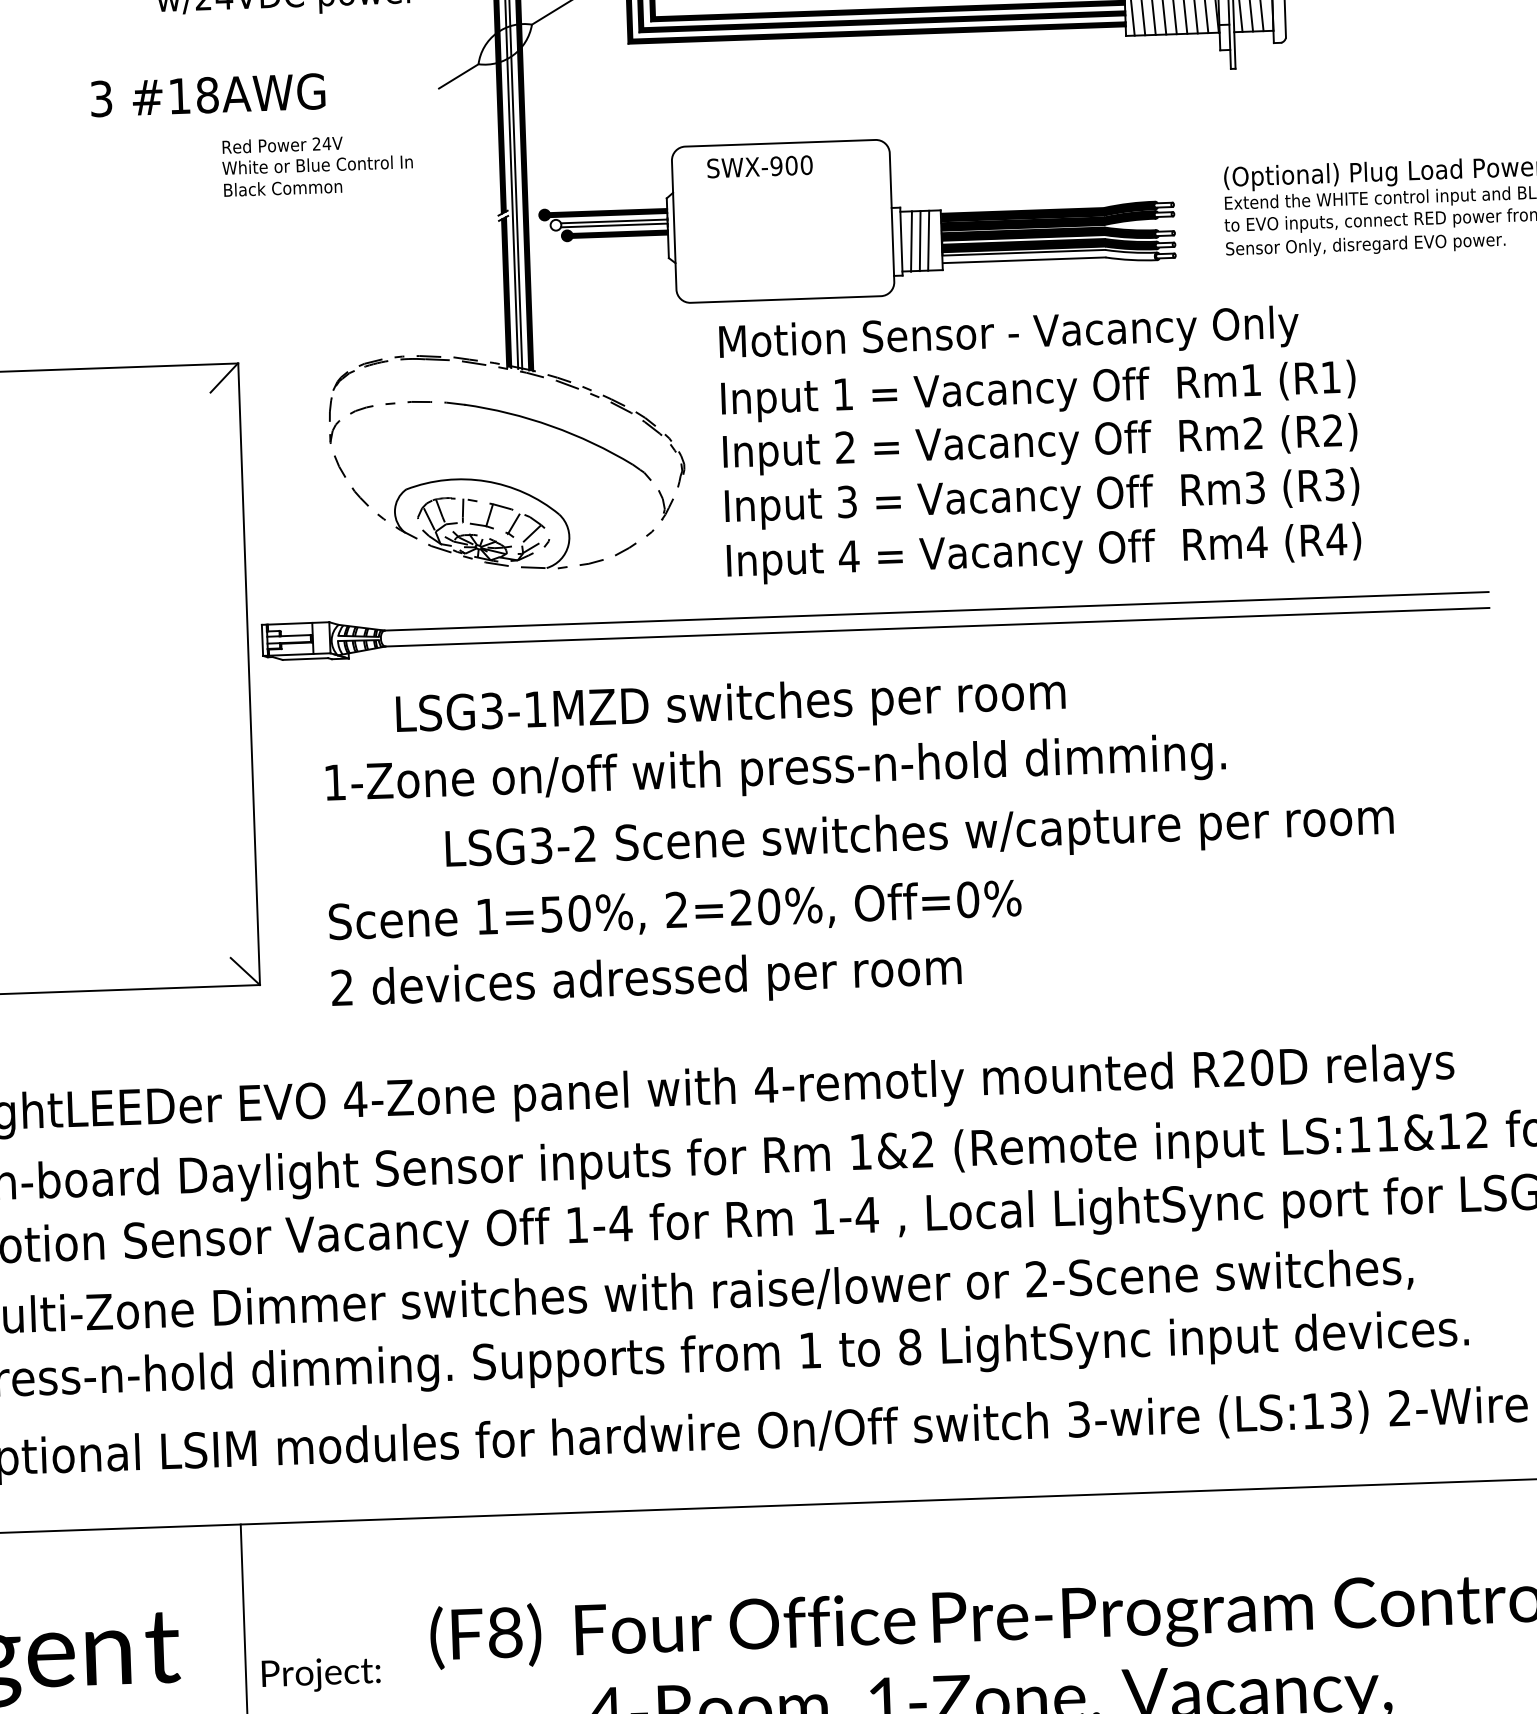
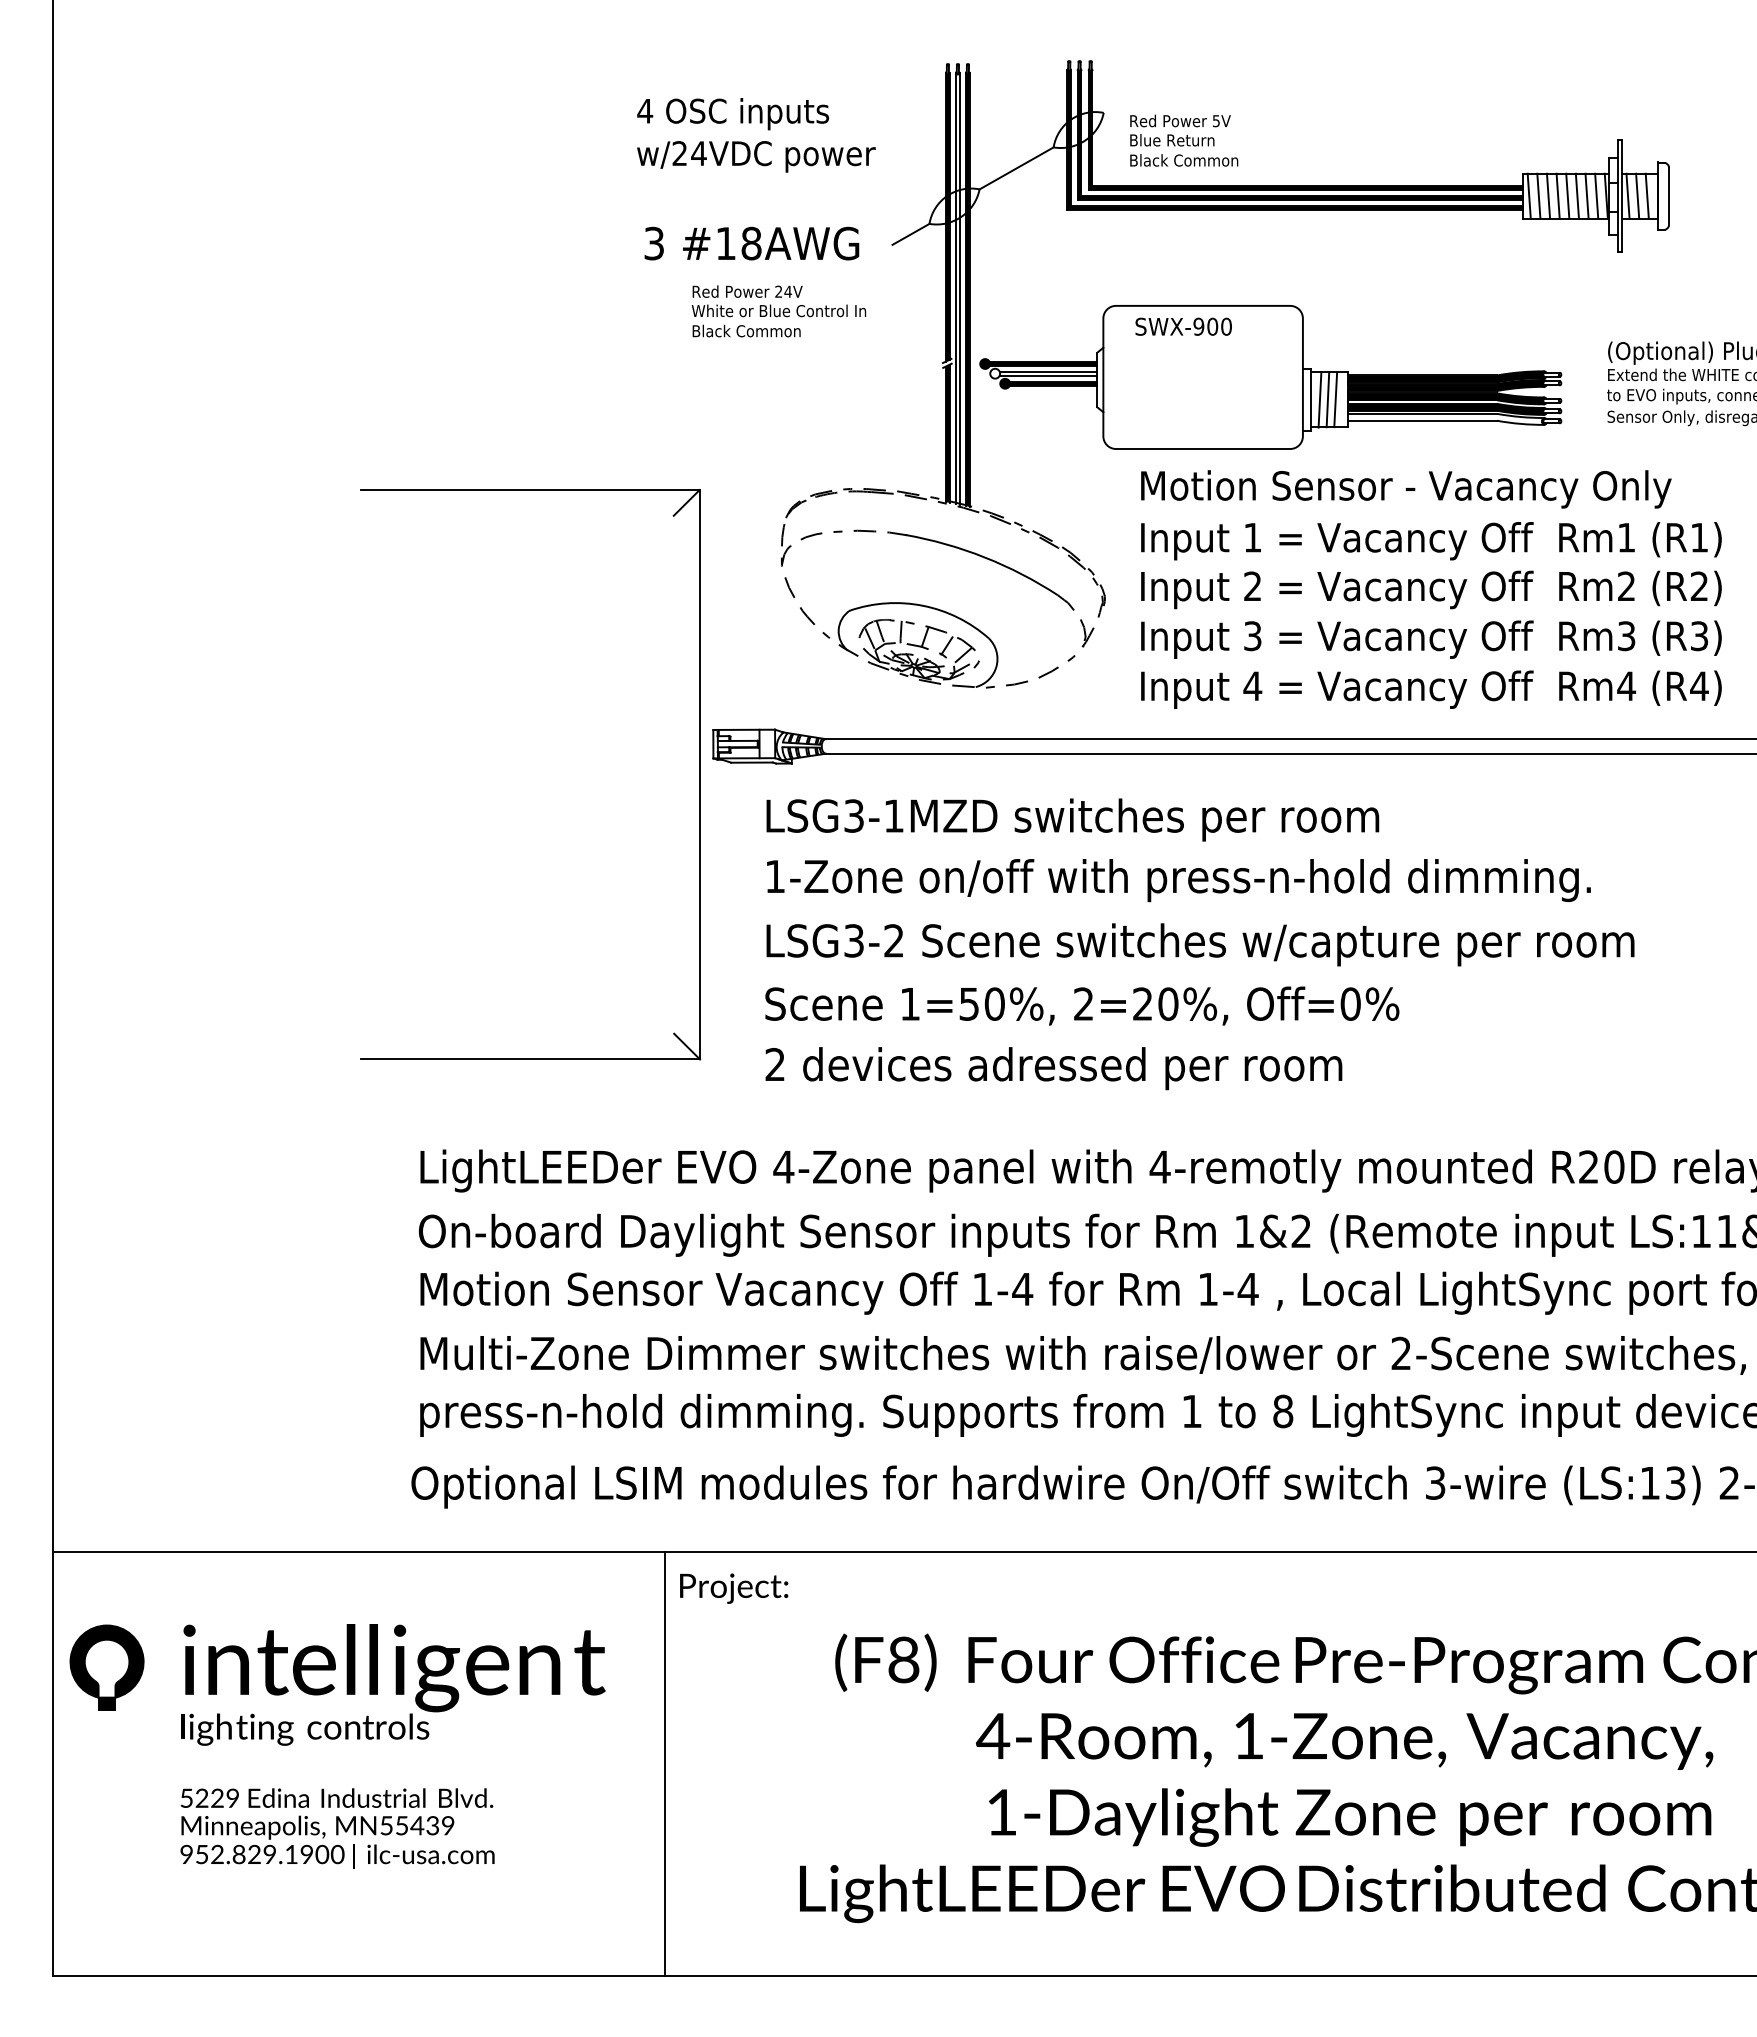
text: (207, 95) -> (751, 243), moved
text: (730, 706) -> (1072, 819), moved
text: (919, 836) -> (1200, 944), moved
text: (321, 1674) -> (734, 1588), moved

